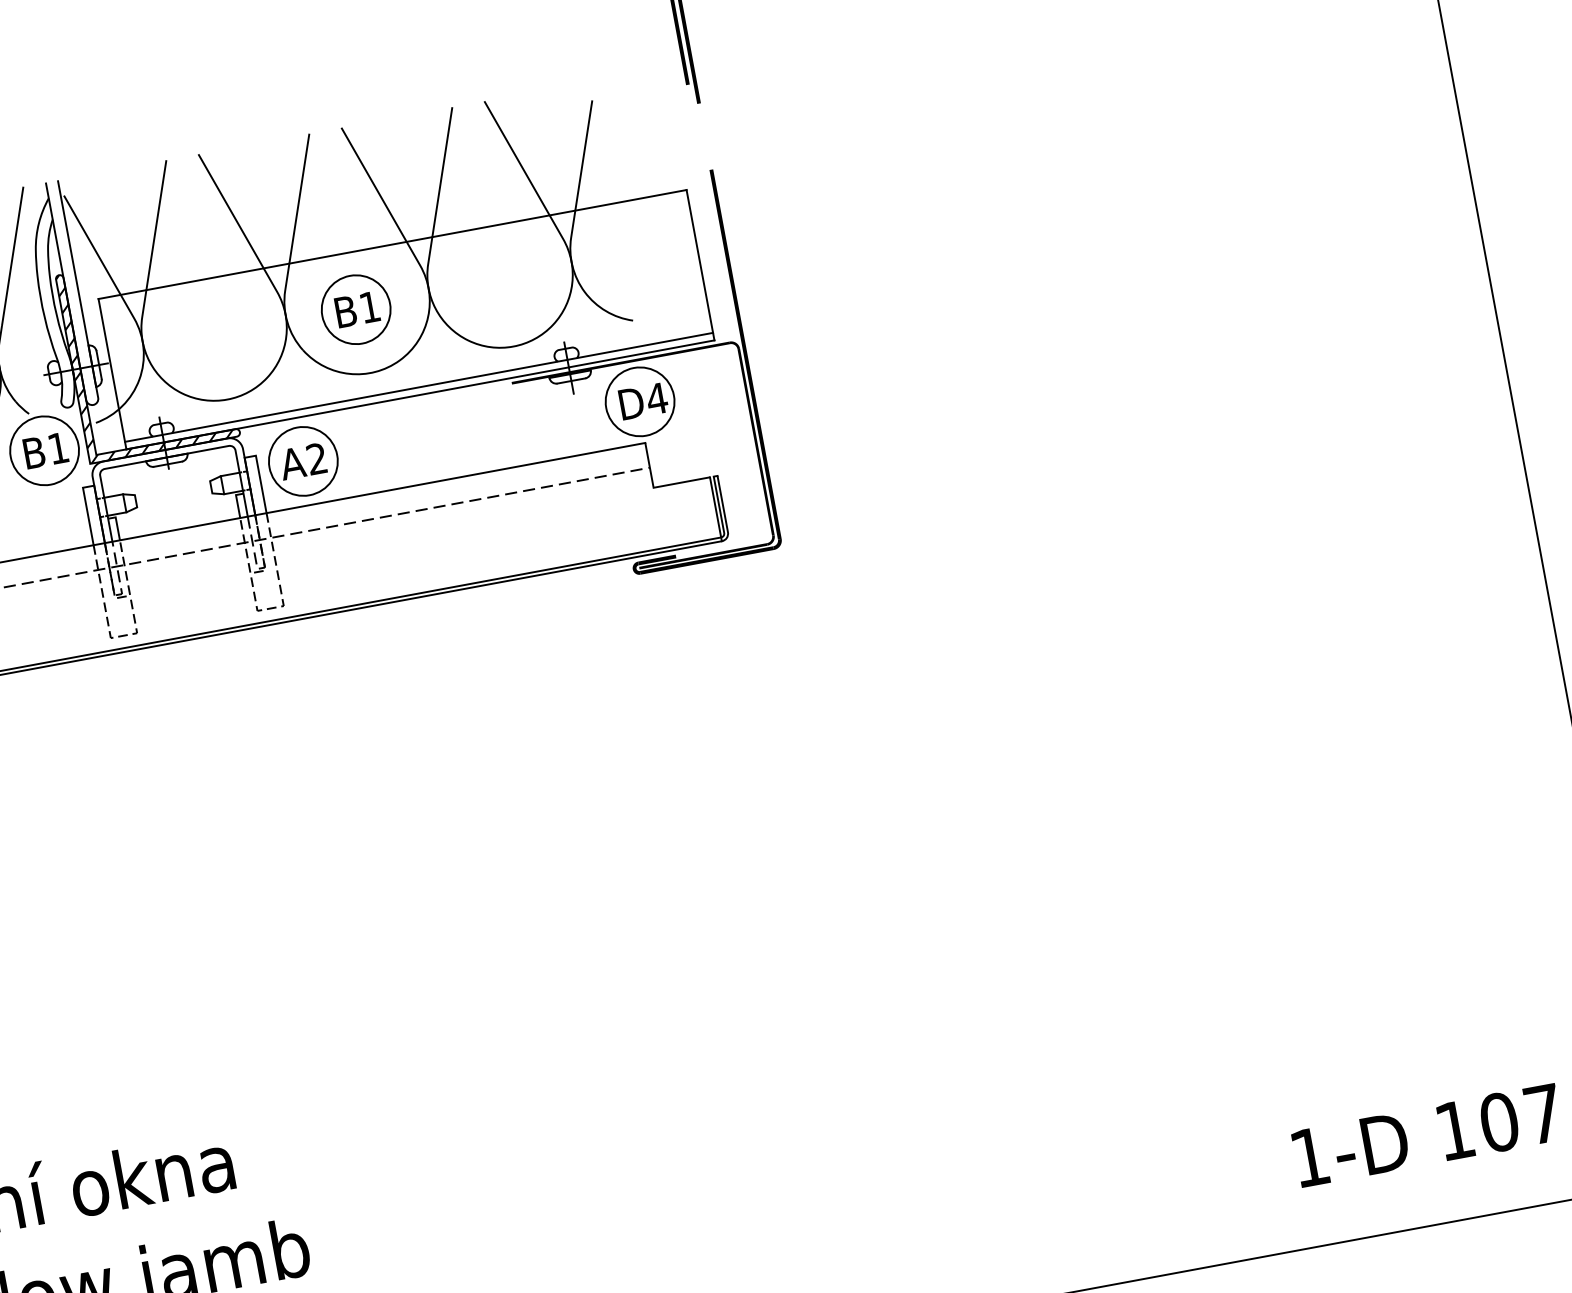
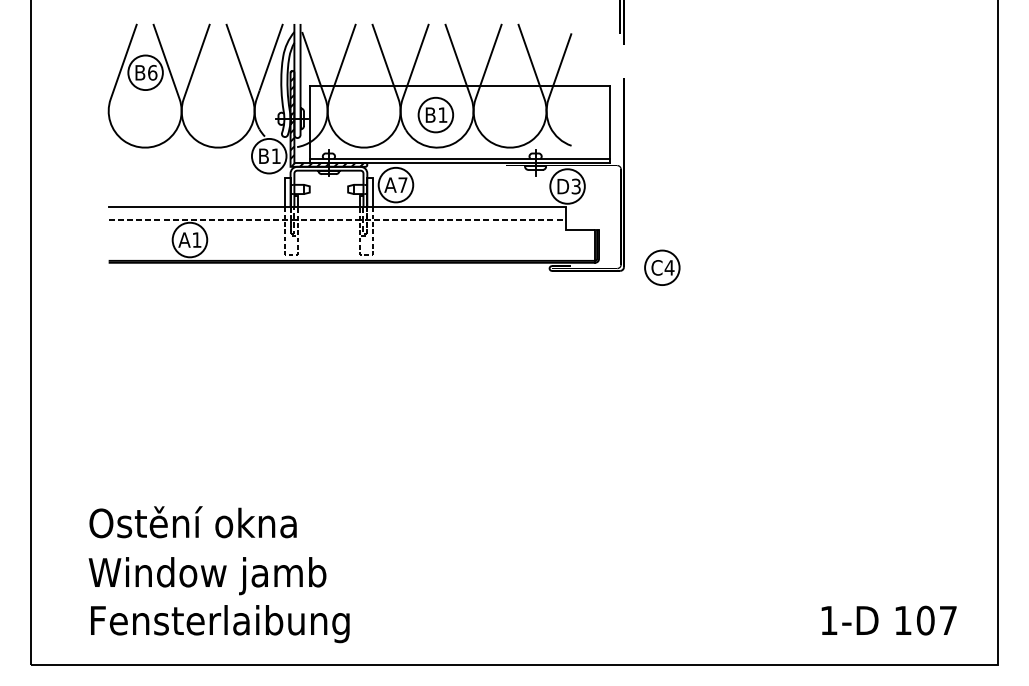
text: (657, 398) -> (576, 186), D4 -> D3
text: (315, 457) -> (402, 184), A2 -> A7
part: (855, 526) -> (662, 267), added

